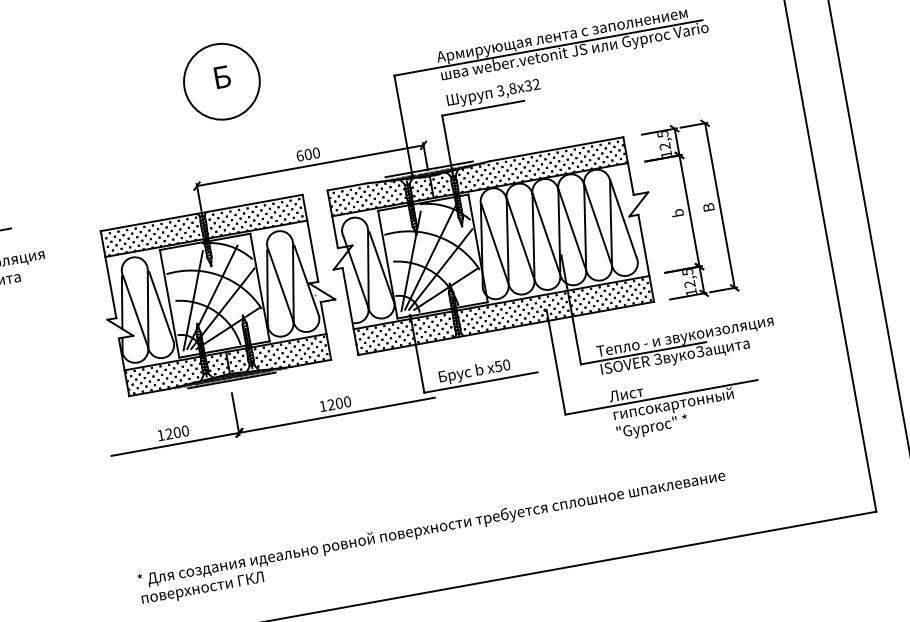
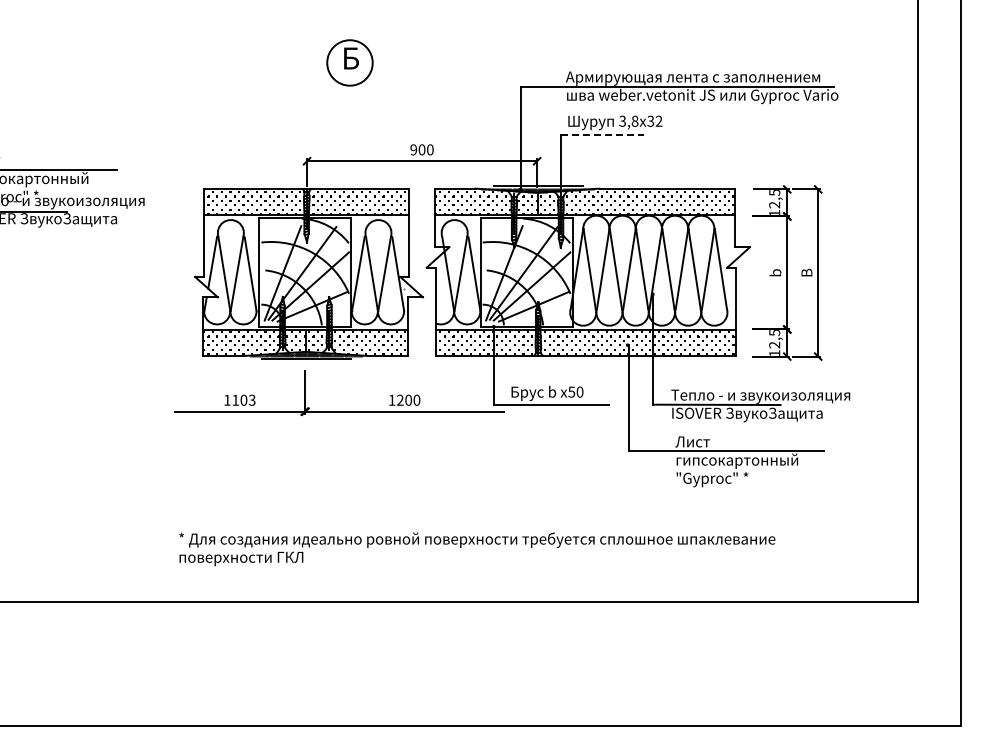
circle: (221, 81) -> (349, 62), size x0.6
line: (483, 108) -> (602, 135), solid -> dashed
text: (299, 155) -> (413, 149), 600 -> 900
text: (176, 431) -> (243, 399), 1200 -> 1103

